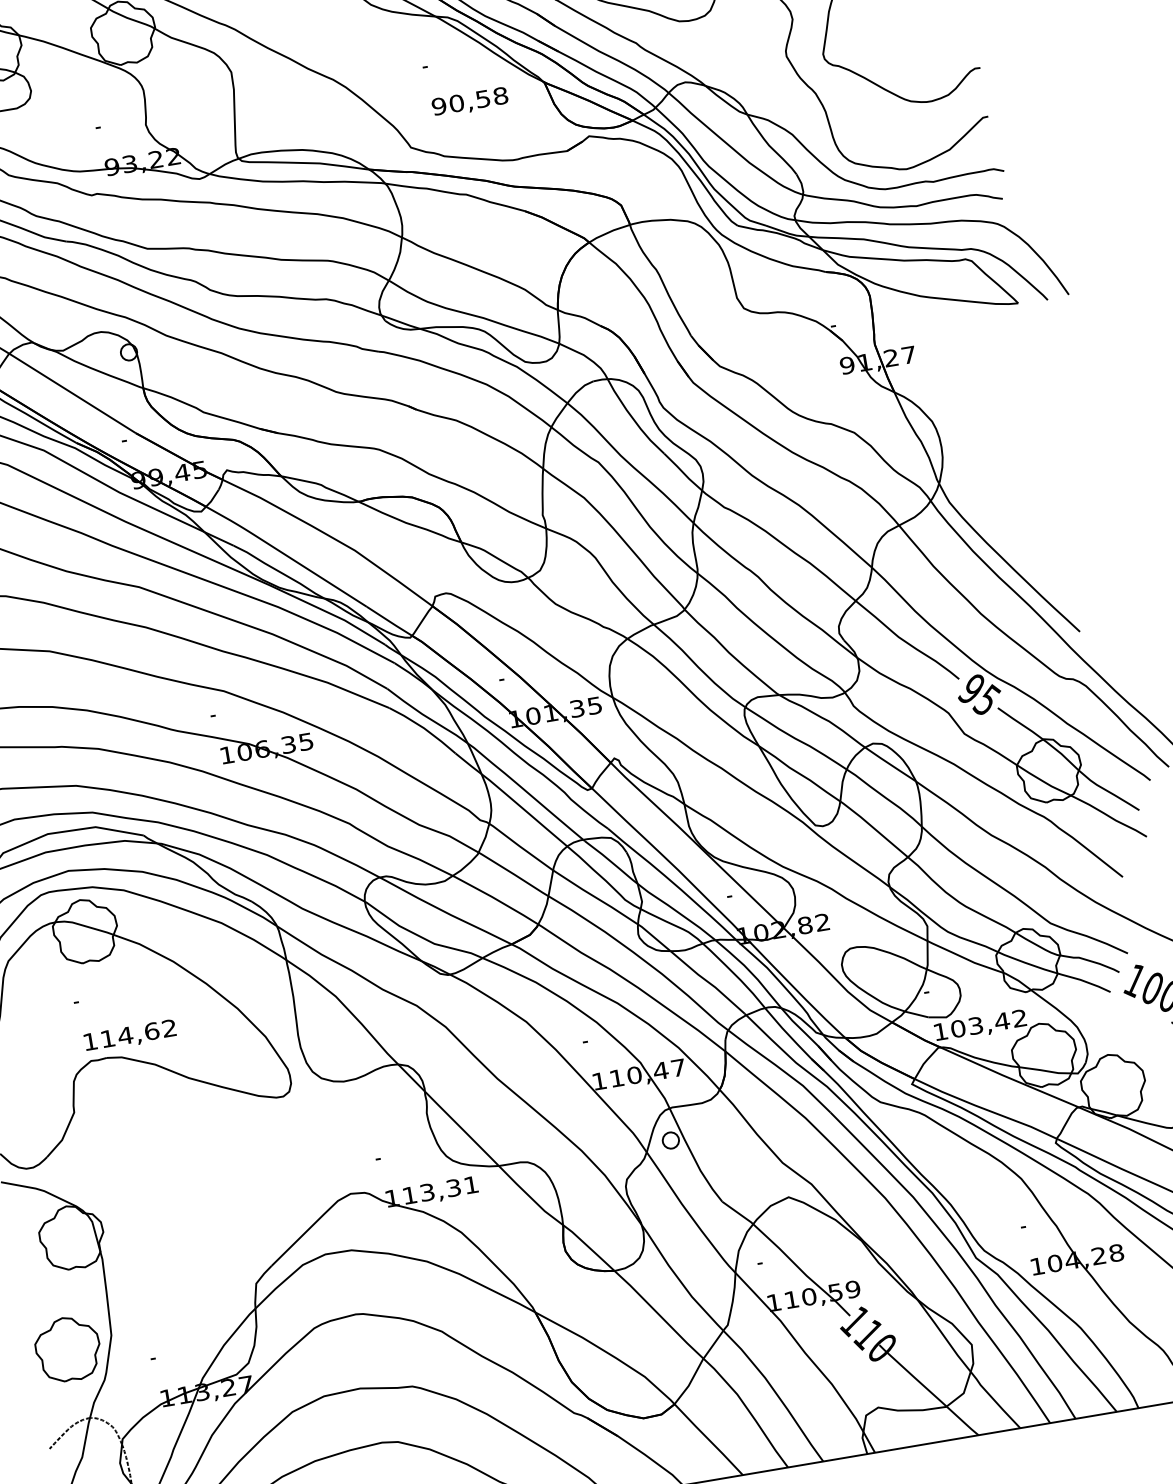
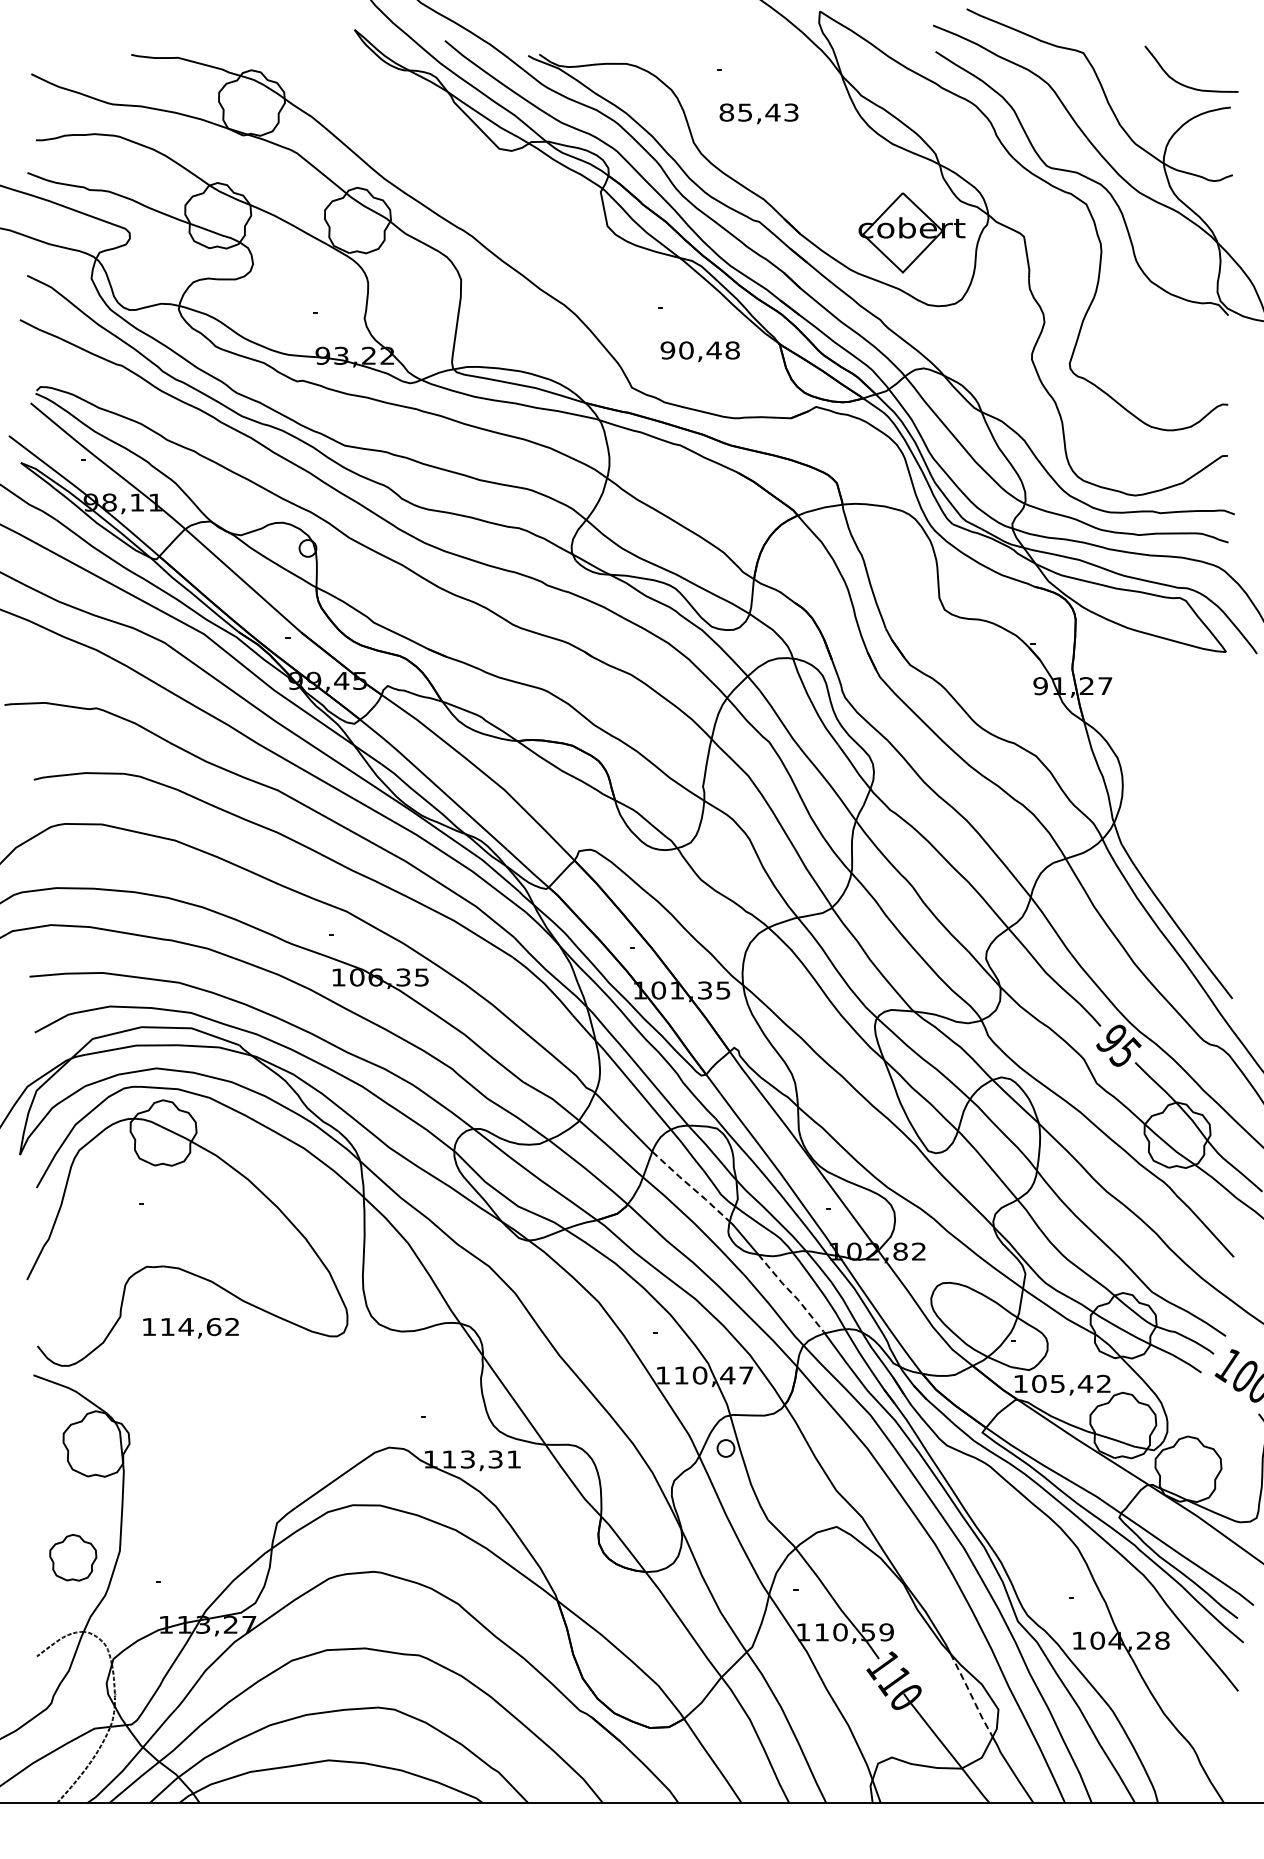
text: (482, 99) -> (713, 350), 90,58 -> 90,48
line: (596, 898) -> (691, 1187), solid -> dashed
line: (708, 981) -> (791, 1292), solid -> dashed
text: (975, 1025) -> (1057, 1383), 103,42 -> 105,42
text: (129, 1035) -> (190, 1327), moved
line: (943, 1335) -> (971, 1695), solid -> dashed
part: (68, 1349) -> (73, 1557), size x0.7

